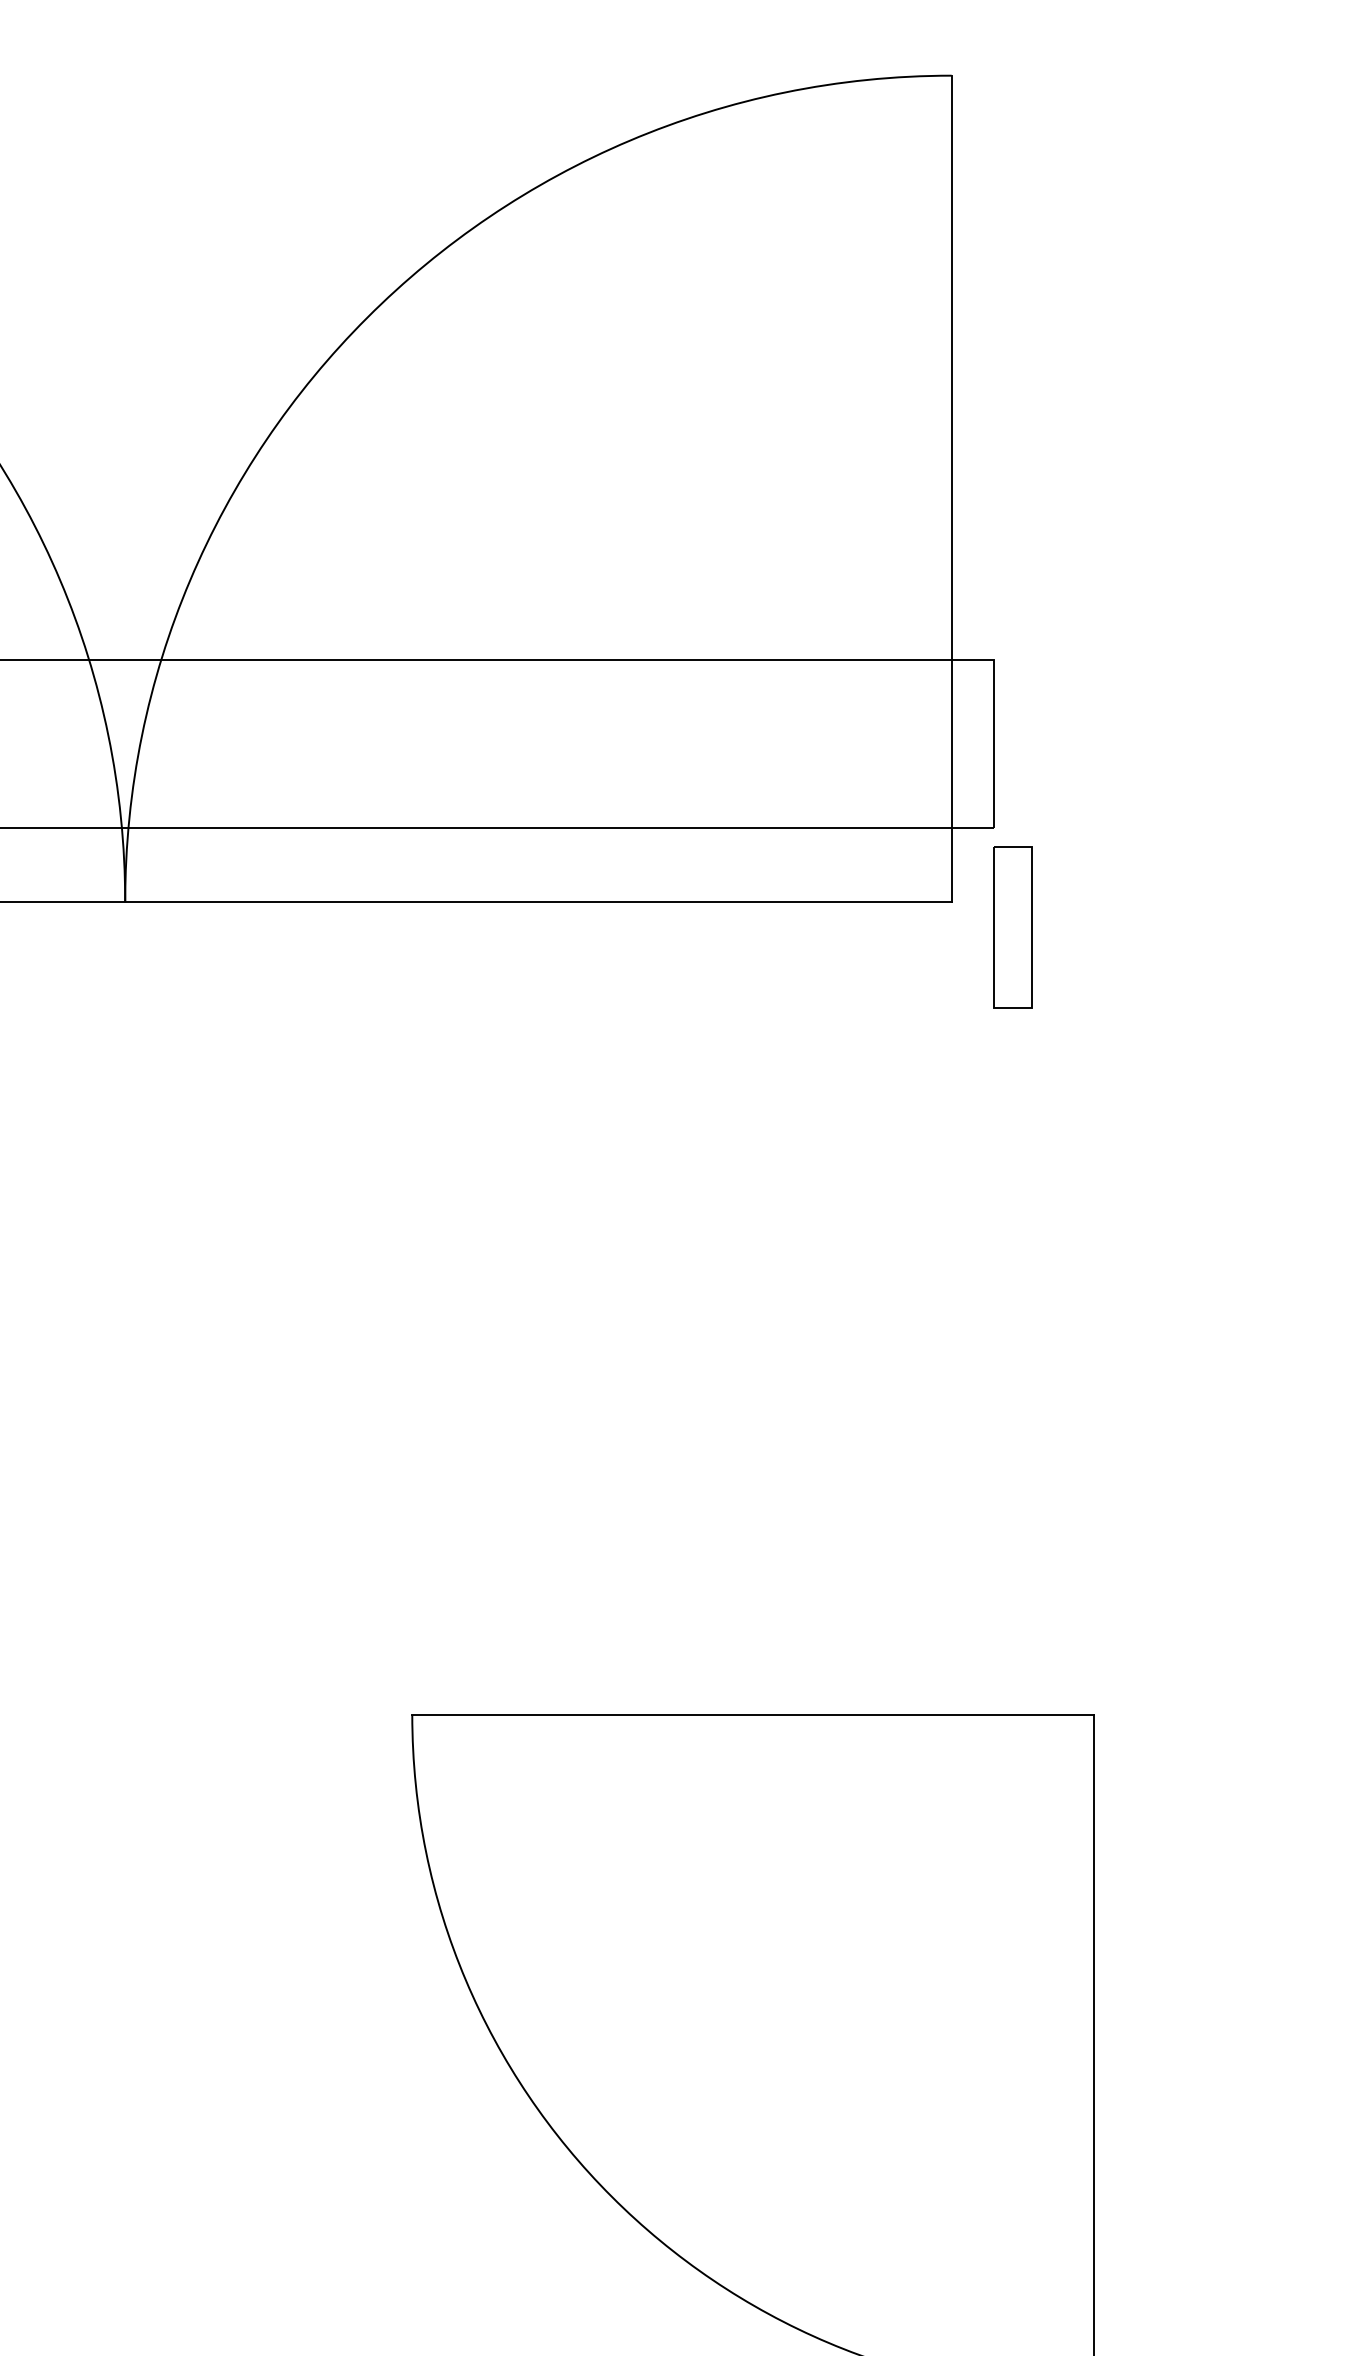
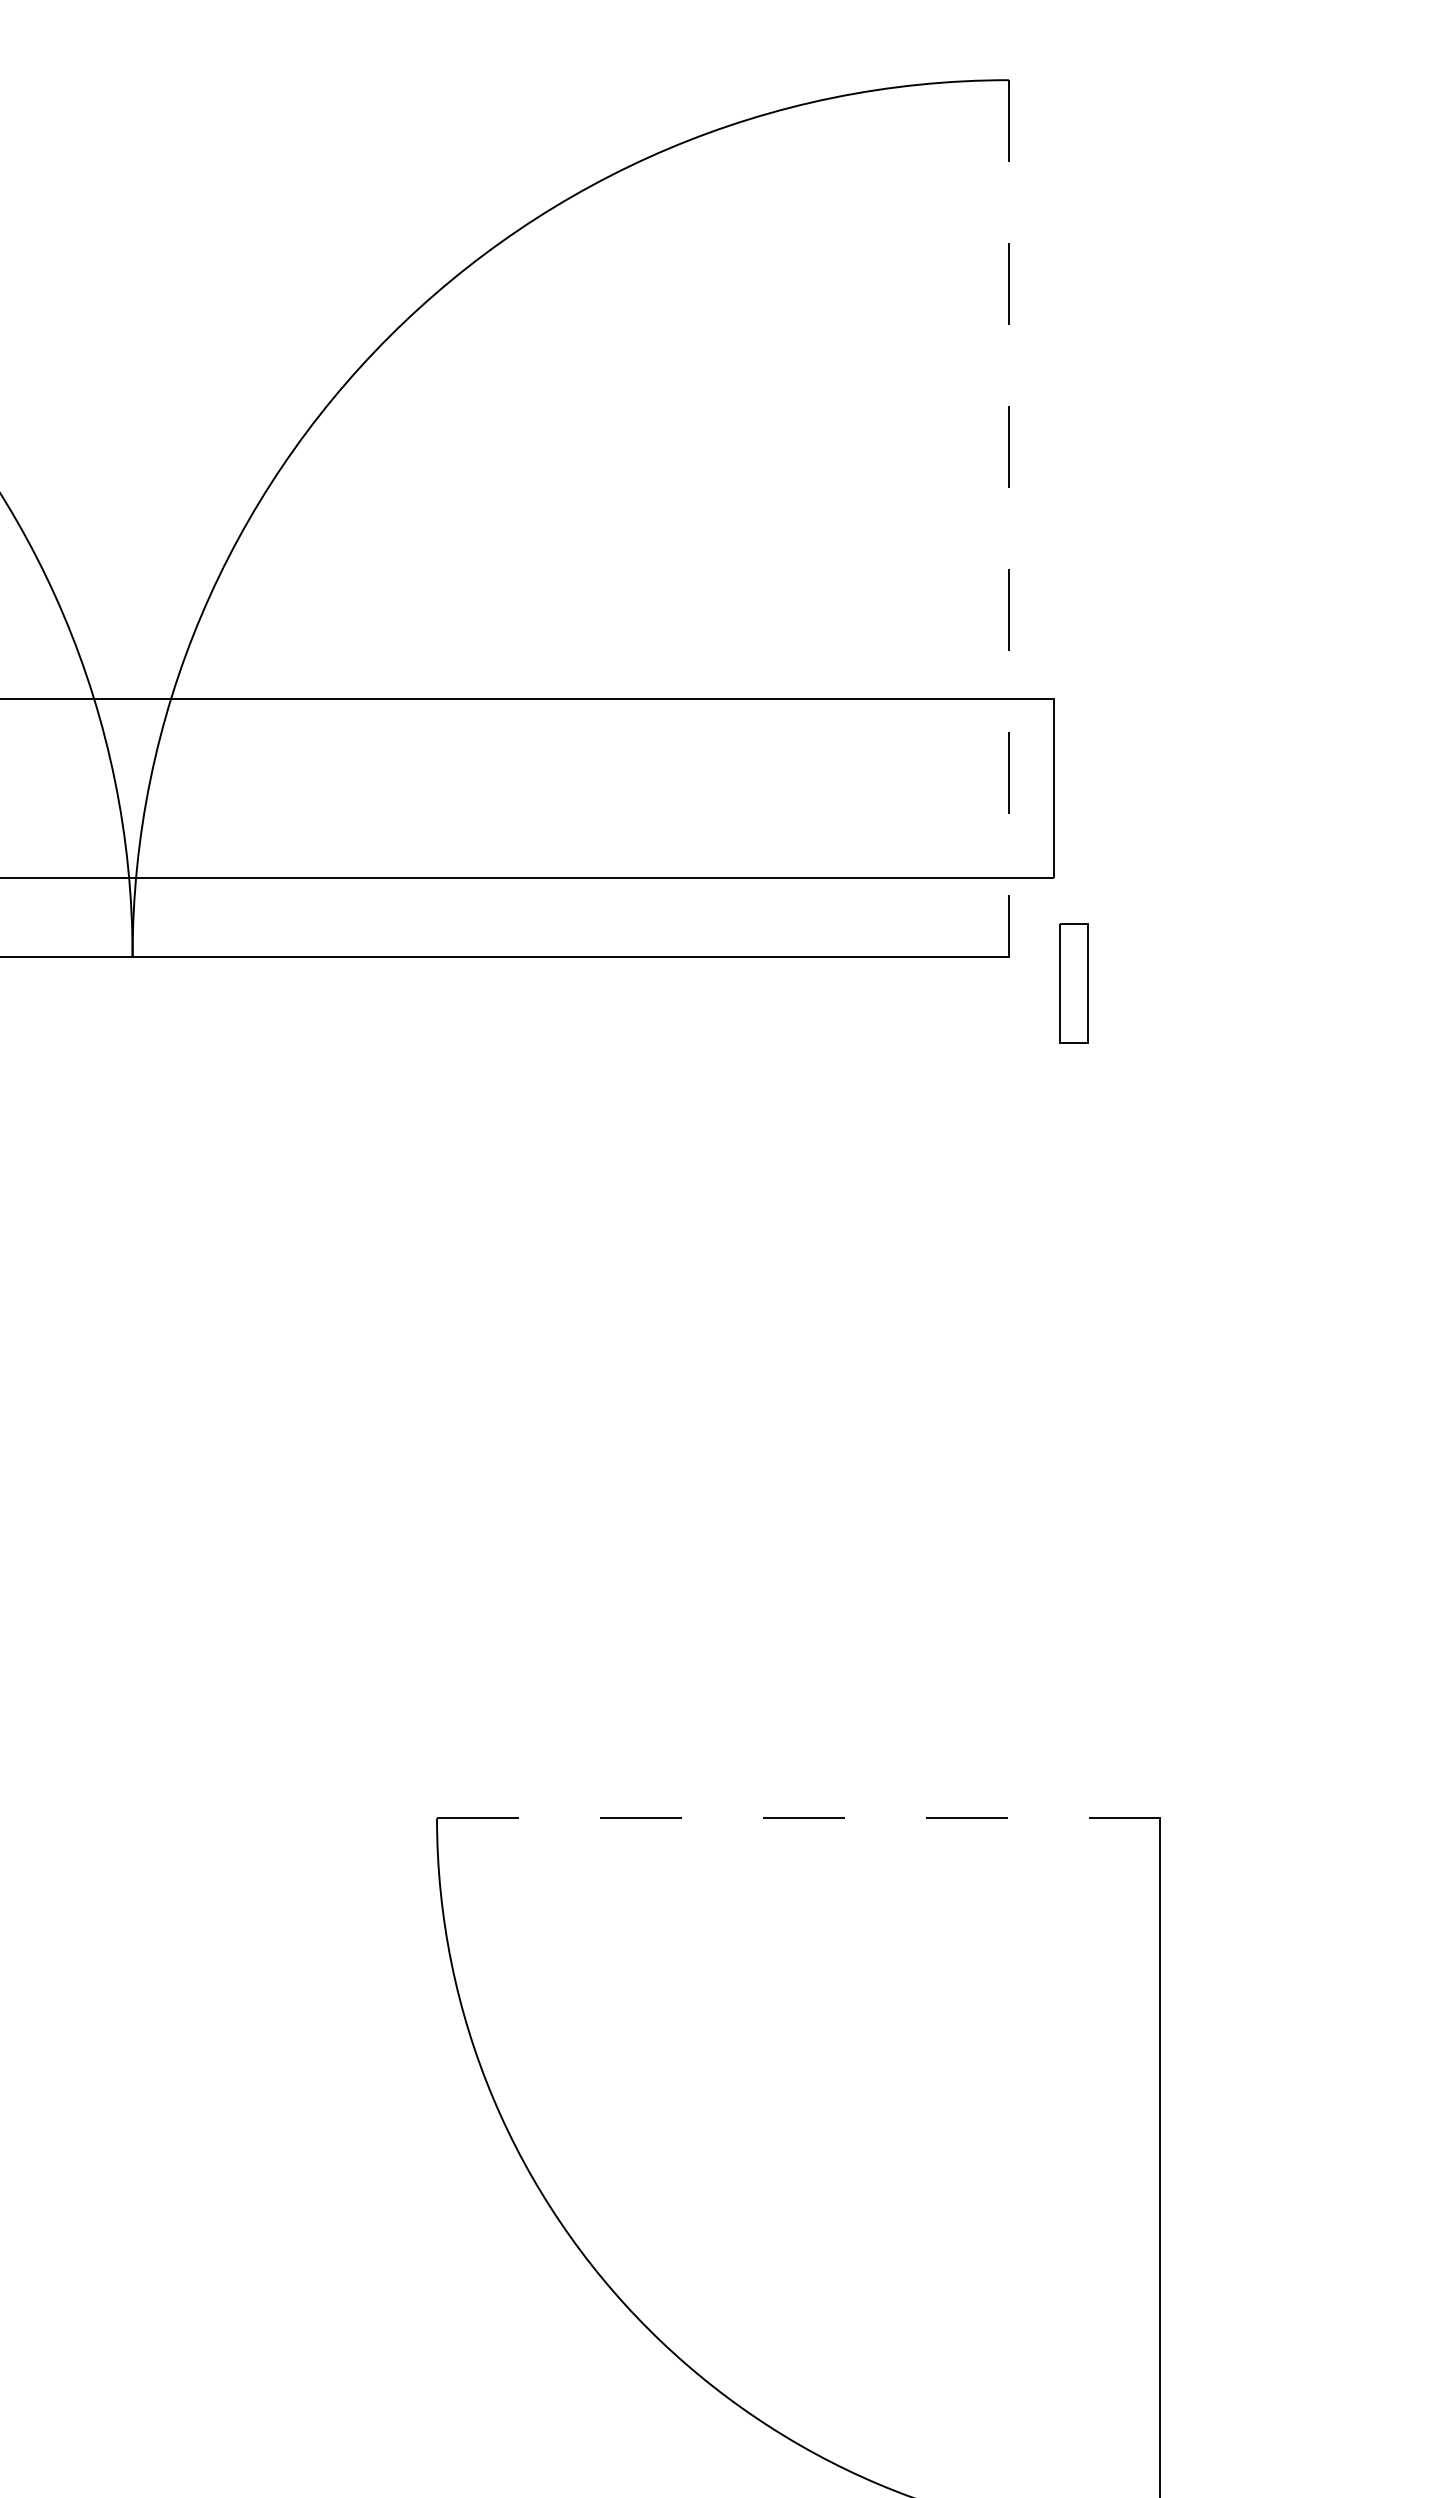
line: (951, 489) -> (1008, 518), solid -> dashed
part: (1012, 927) -> (1073, 983), size x0.7
line: (753, 1715) -> (798, 1818), solid -> dashed

